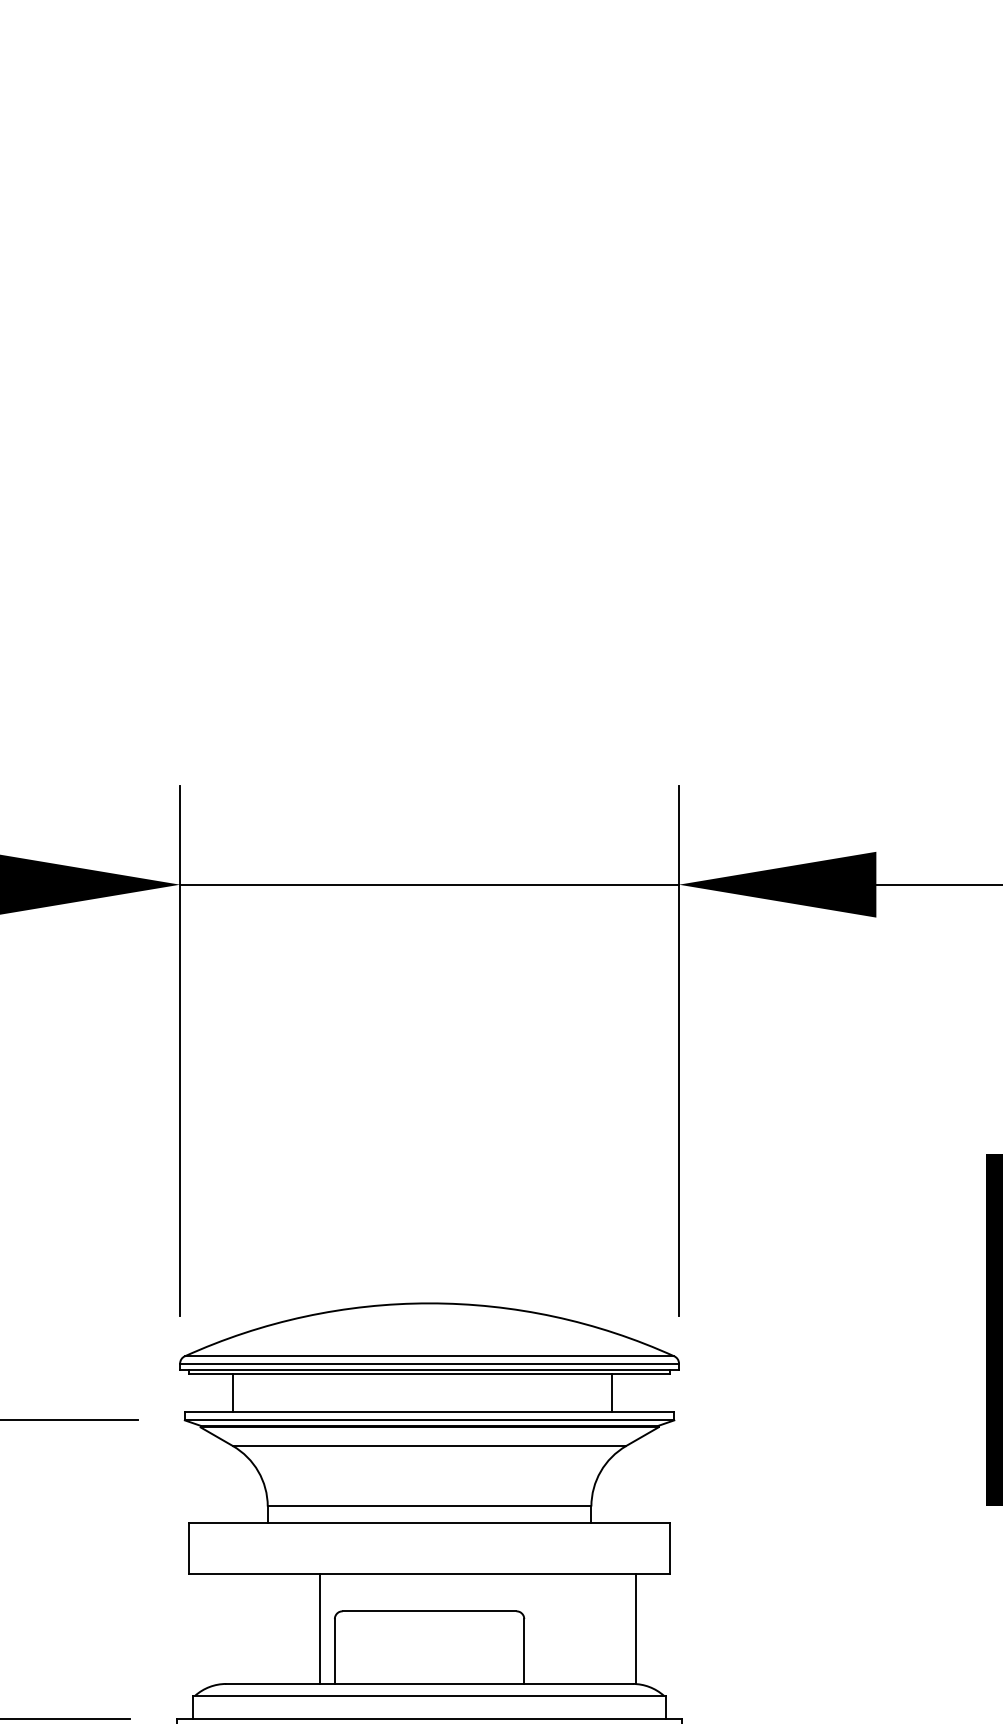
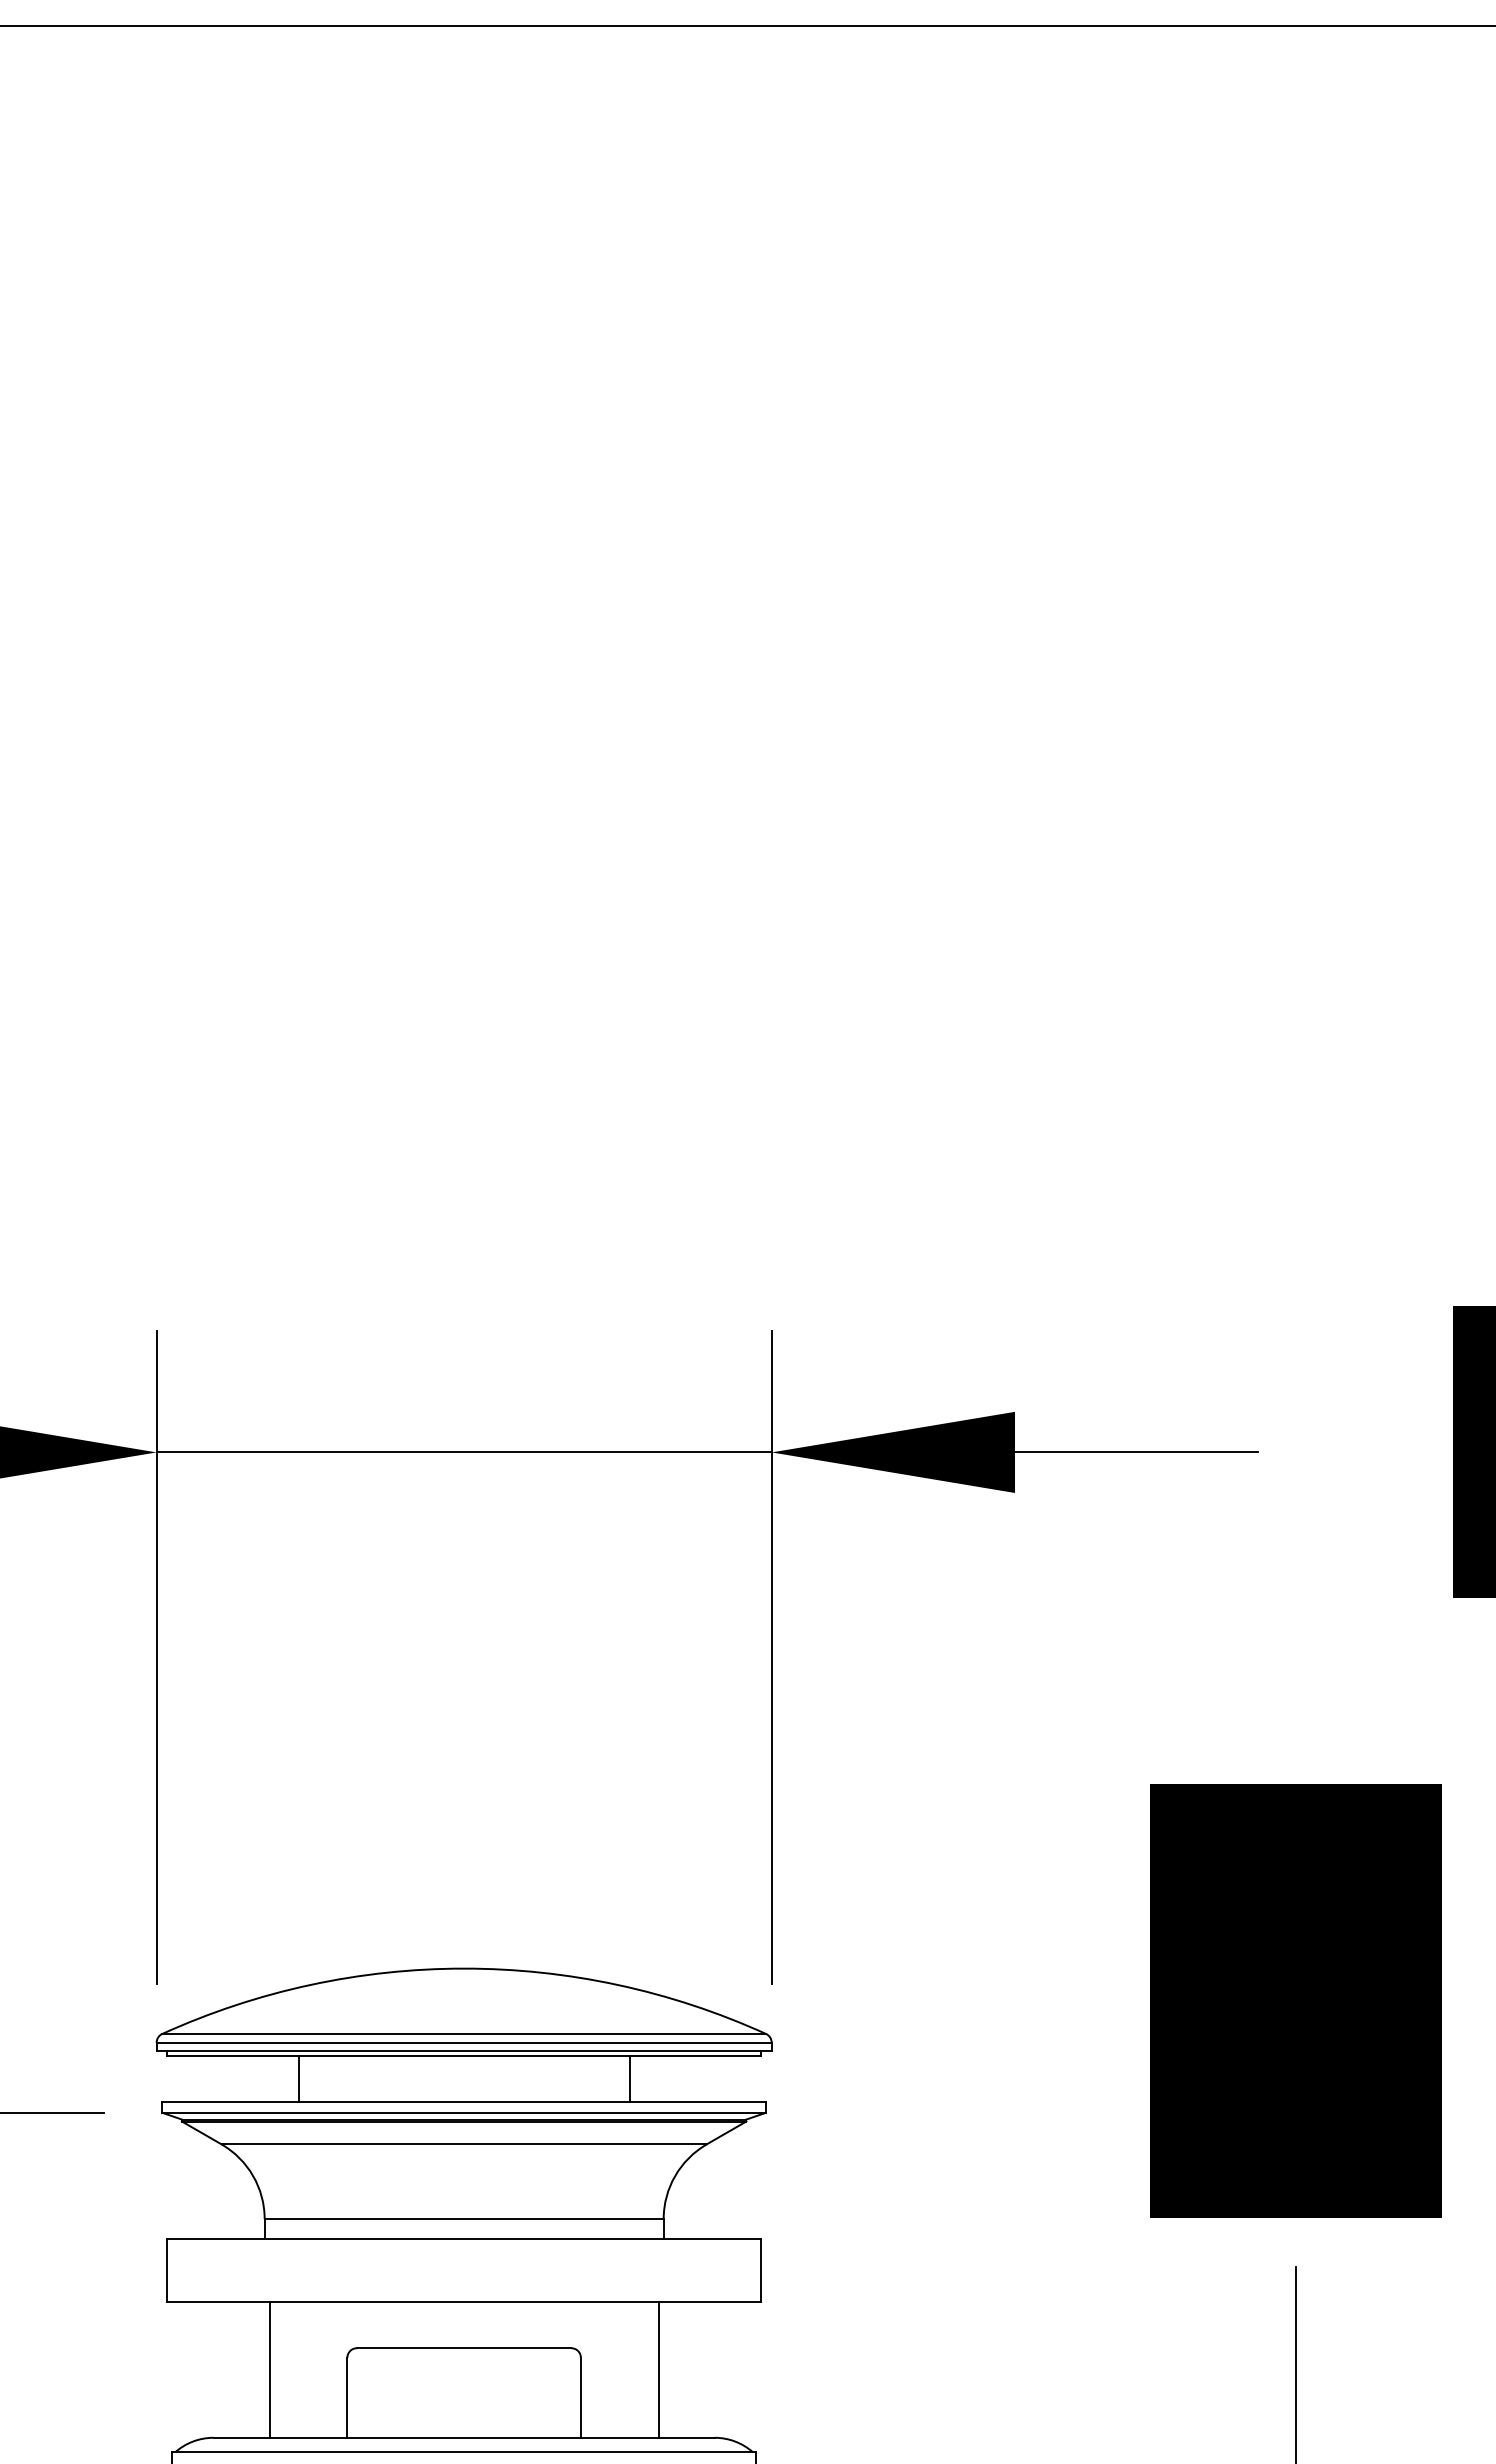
line: (232, 1392) -> (298, 2078), moved
line: (611, 1392) -> (629, 2078), moved
line: (319, 1628) -> (269, 2369), moved
line: (635, 1628) -> (658, 2369), moved

